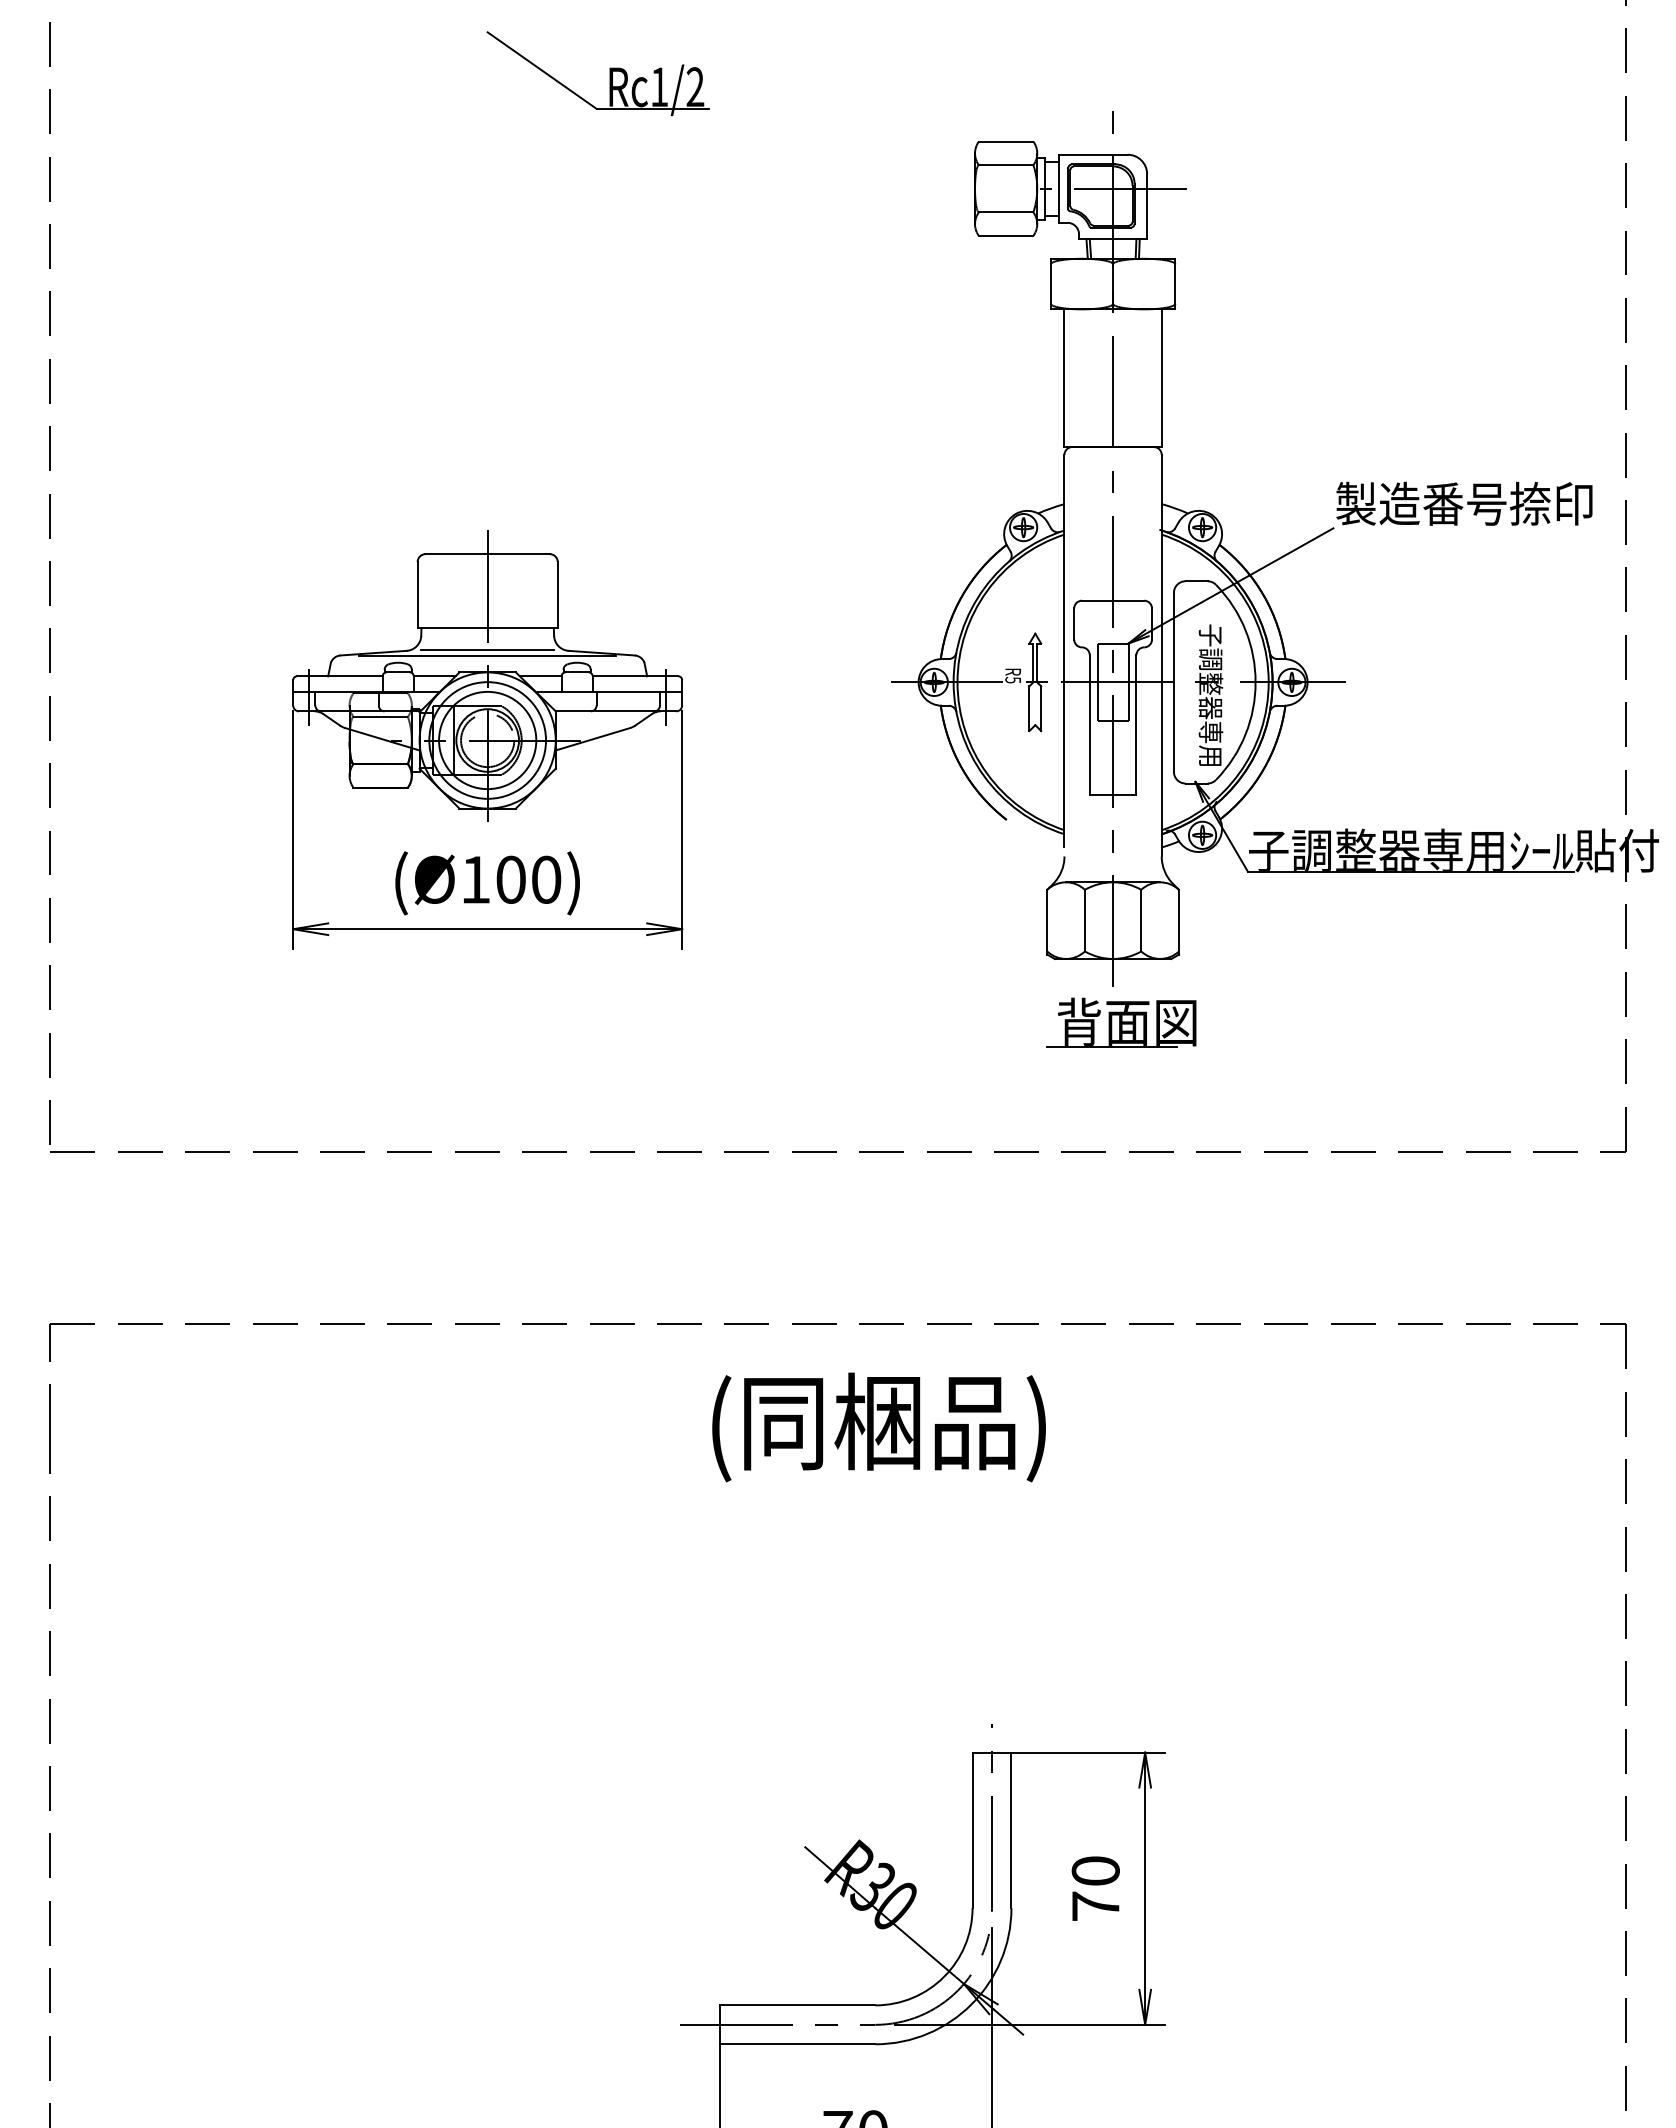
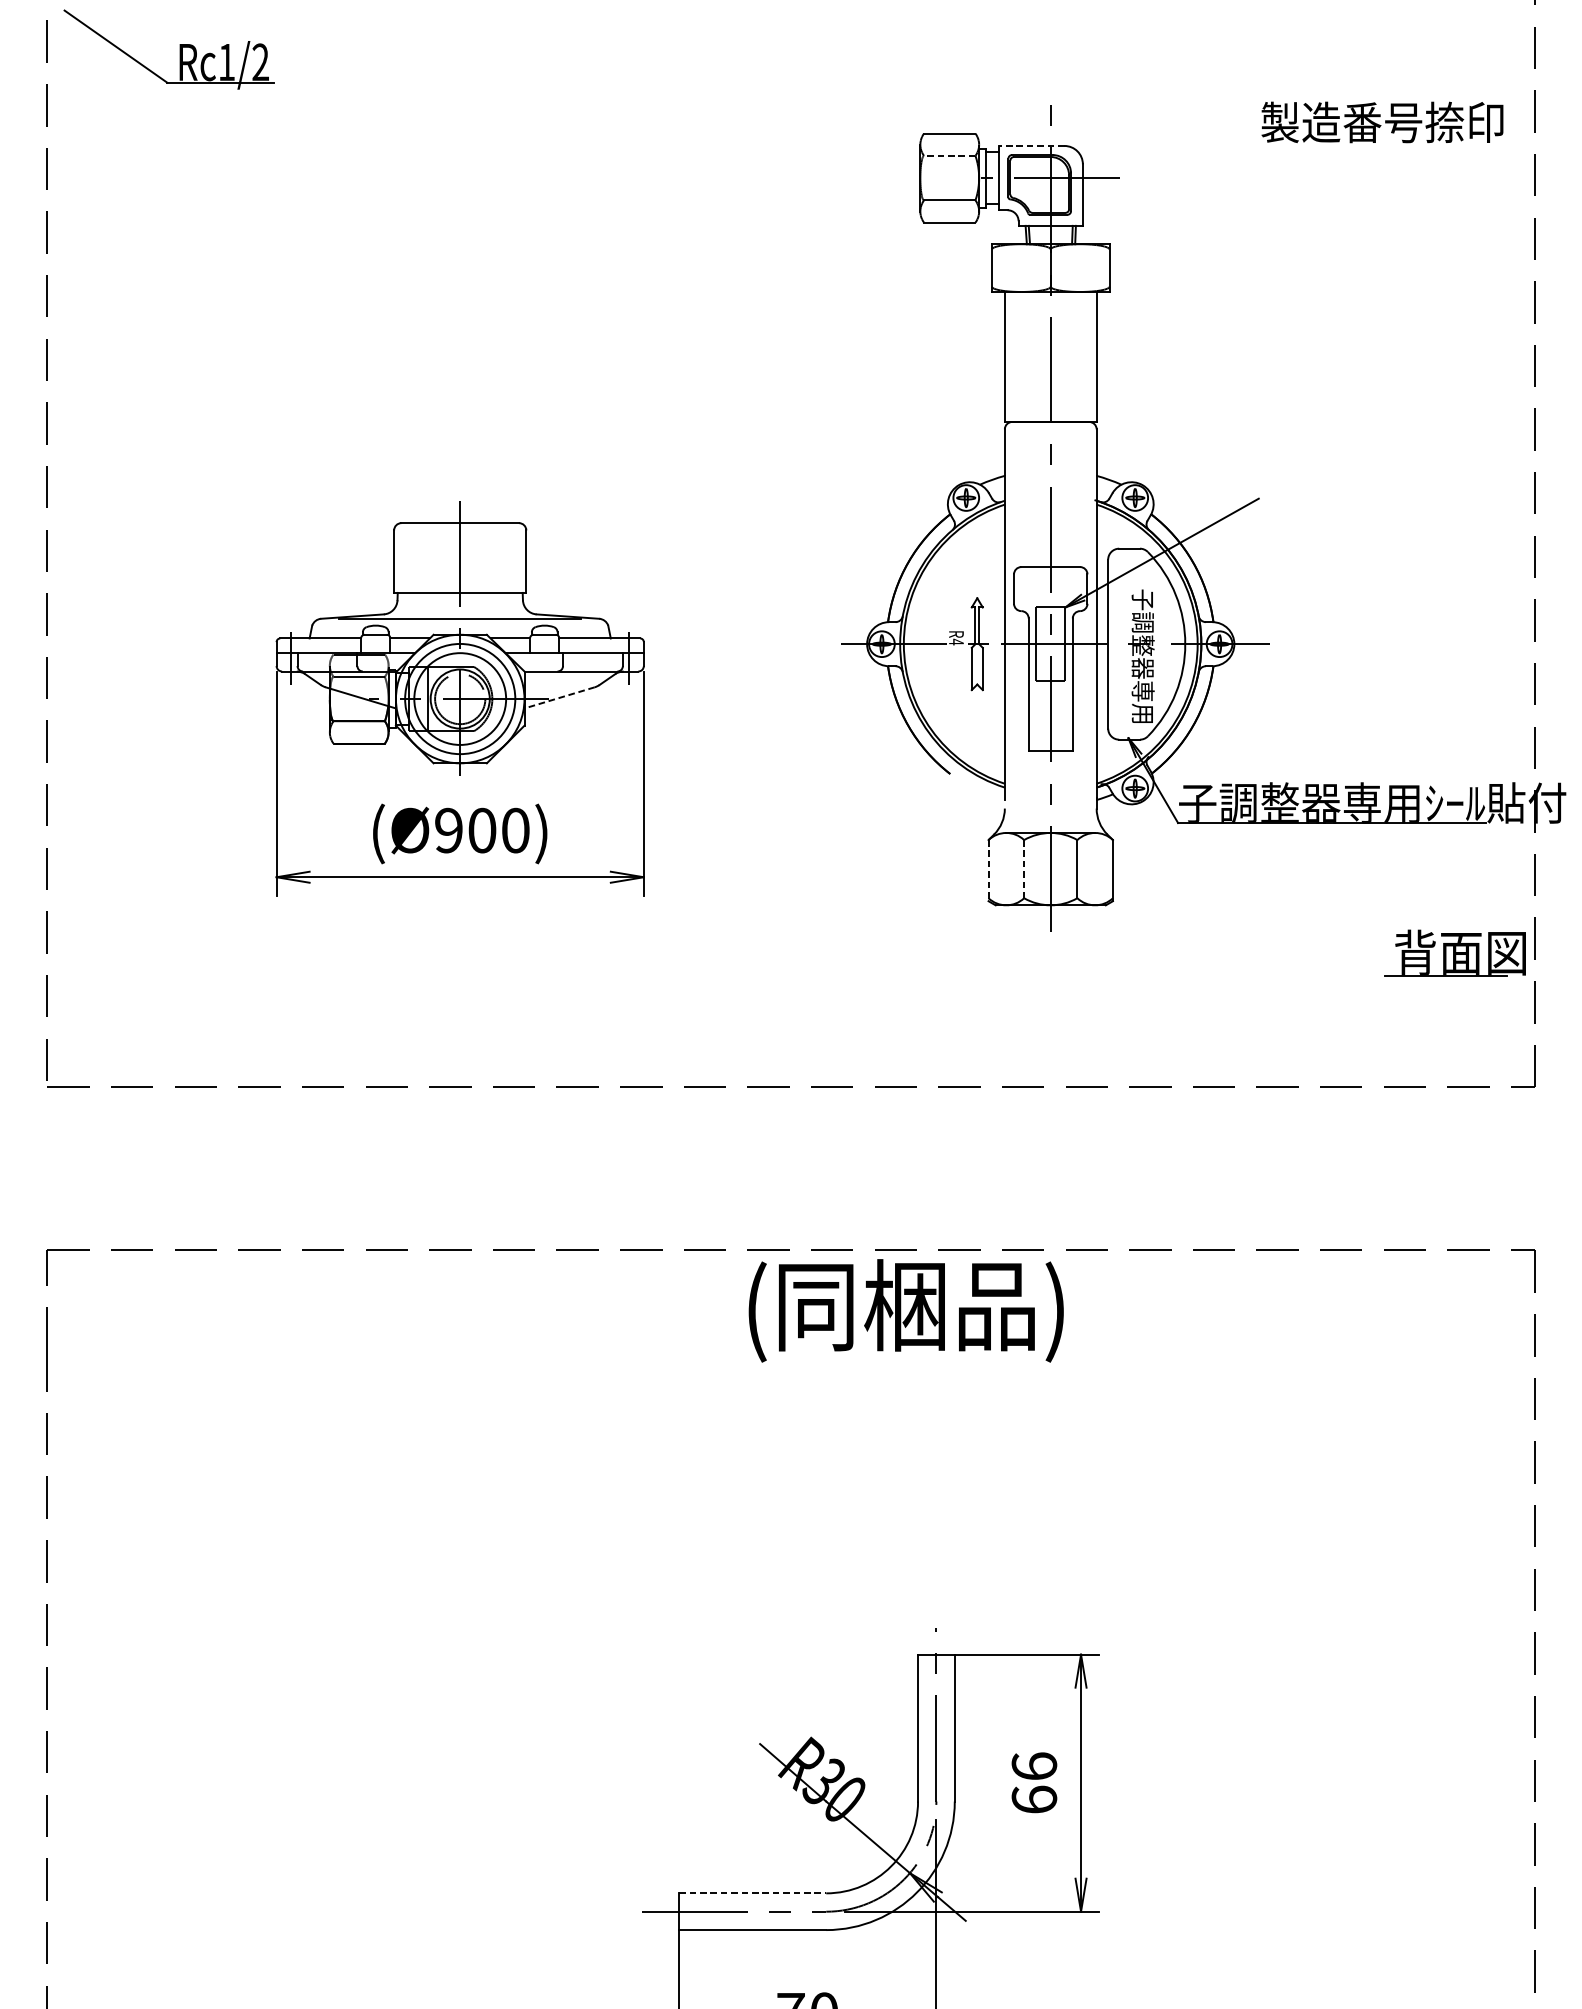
part: (609, 73) -> (179, 49), moved
line: (1093, 154) -> (1032, 145), solid -> dashed
line: (1005, 165) -> (949, 156), solid -> dashed
text: (1464, 503) -> (1382, 122), moved
line: (487, 649) -> (460, 613), removed
text: (1012, 679) -> (955, 641), R5 -> R4
line: (592, 739) -> (559, 698), solid -> dashed
text: (475, 879) -> (448, 830), (Ø100) -> (Ø900)
line: (1084, 920) -> (1023, 869), solid -> dashed
line: (1047, 922) -> (988, 870), solid -> dashed
part: (1121, 1022) -> (1455, 953), moved
text: (878, 1427) -> (905, 1310), moved
text: (1095, 1888) -> (1034, 1782), 70 -> 66
line: (797, 2005) -> (752, 1893), solid -> dashed

